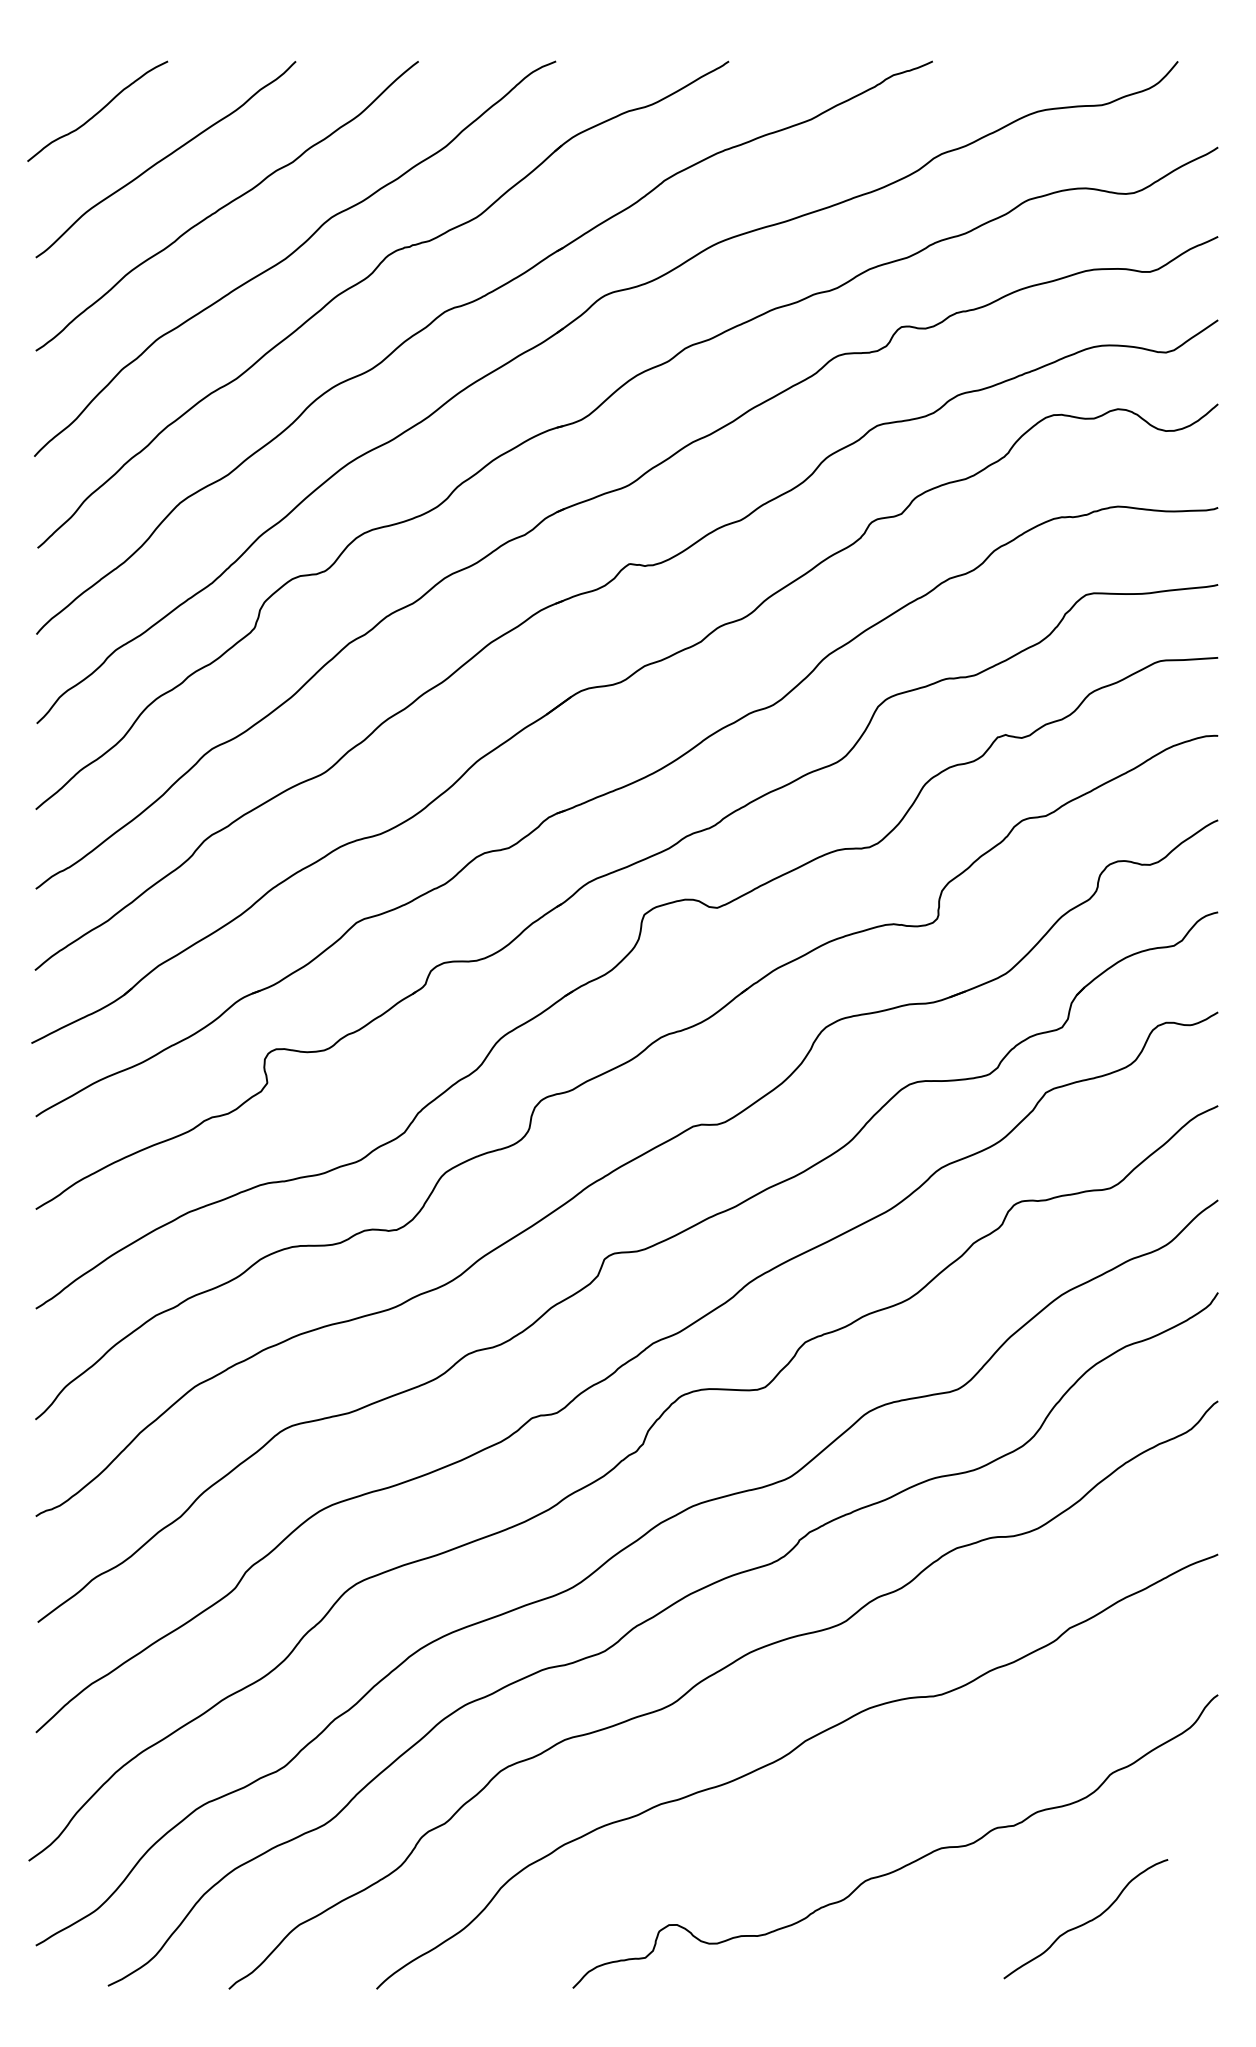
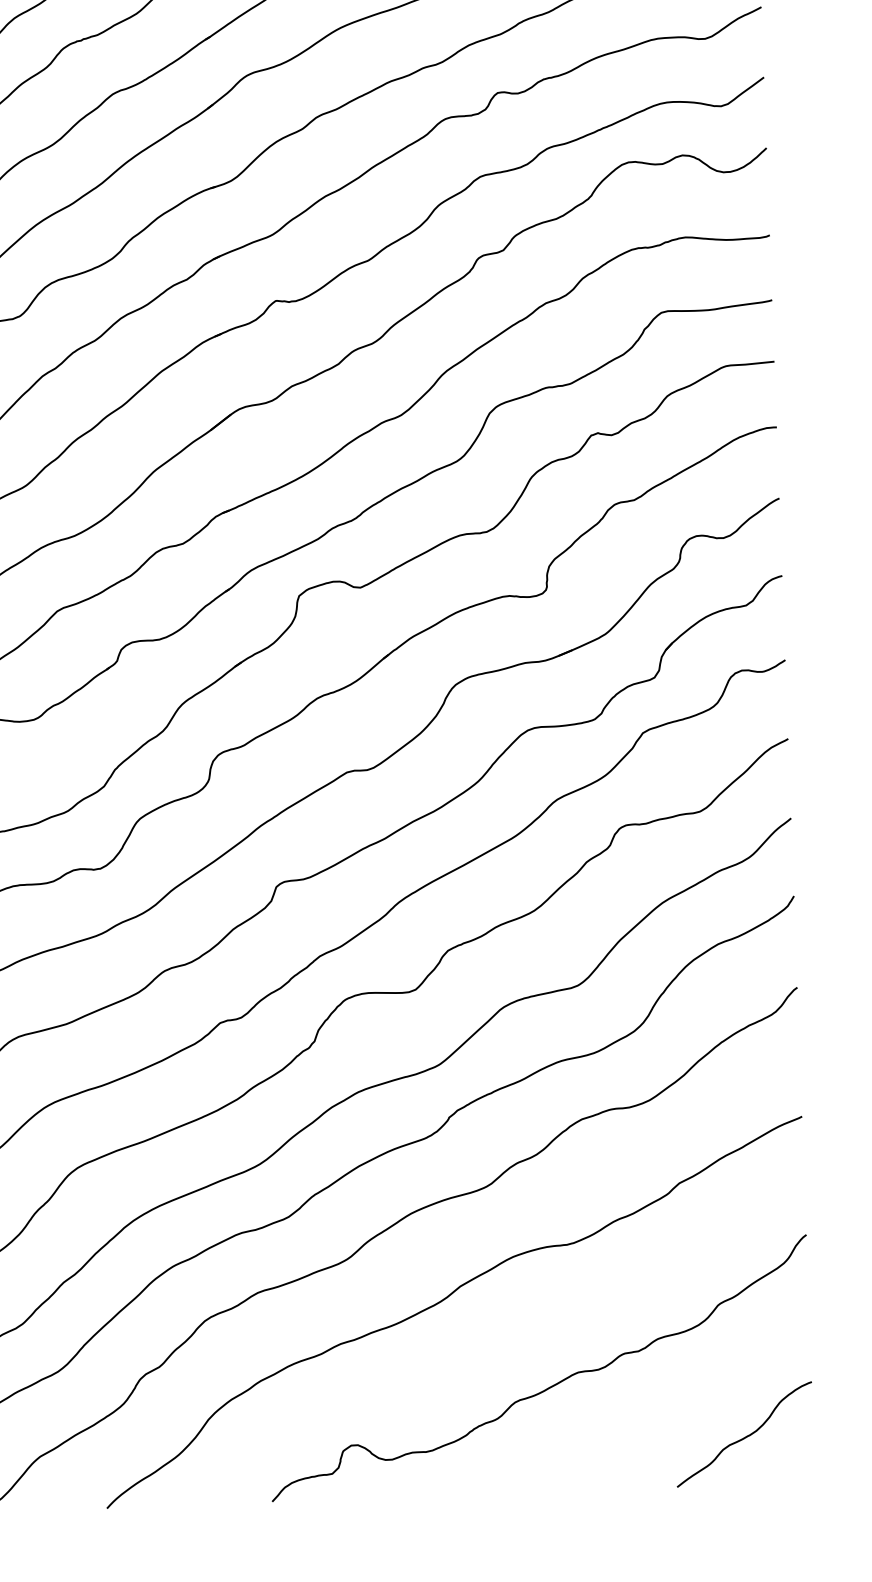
curve: (1086, 1921) -> (745, 1436), moved

